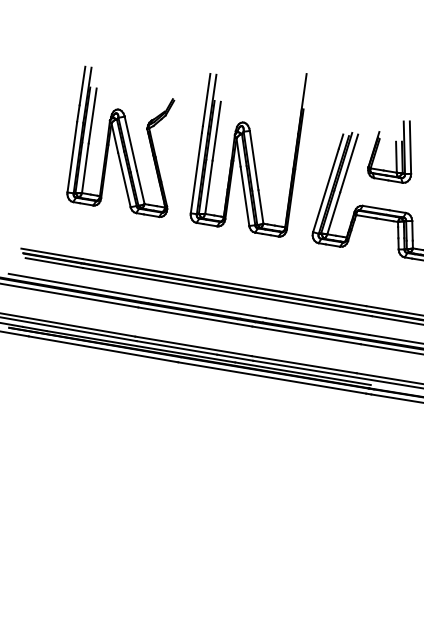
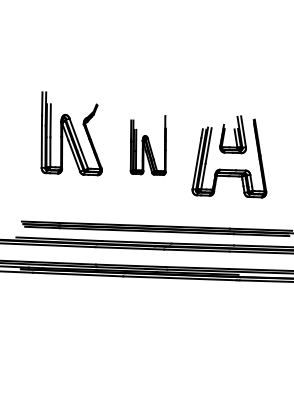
part: (124, 141) -> (71, 133), moved
part: (249, 149) -> (148, 145), size x0.6

